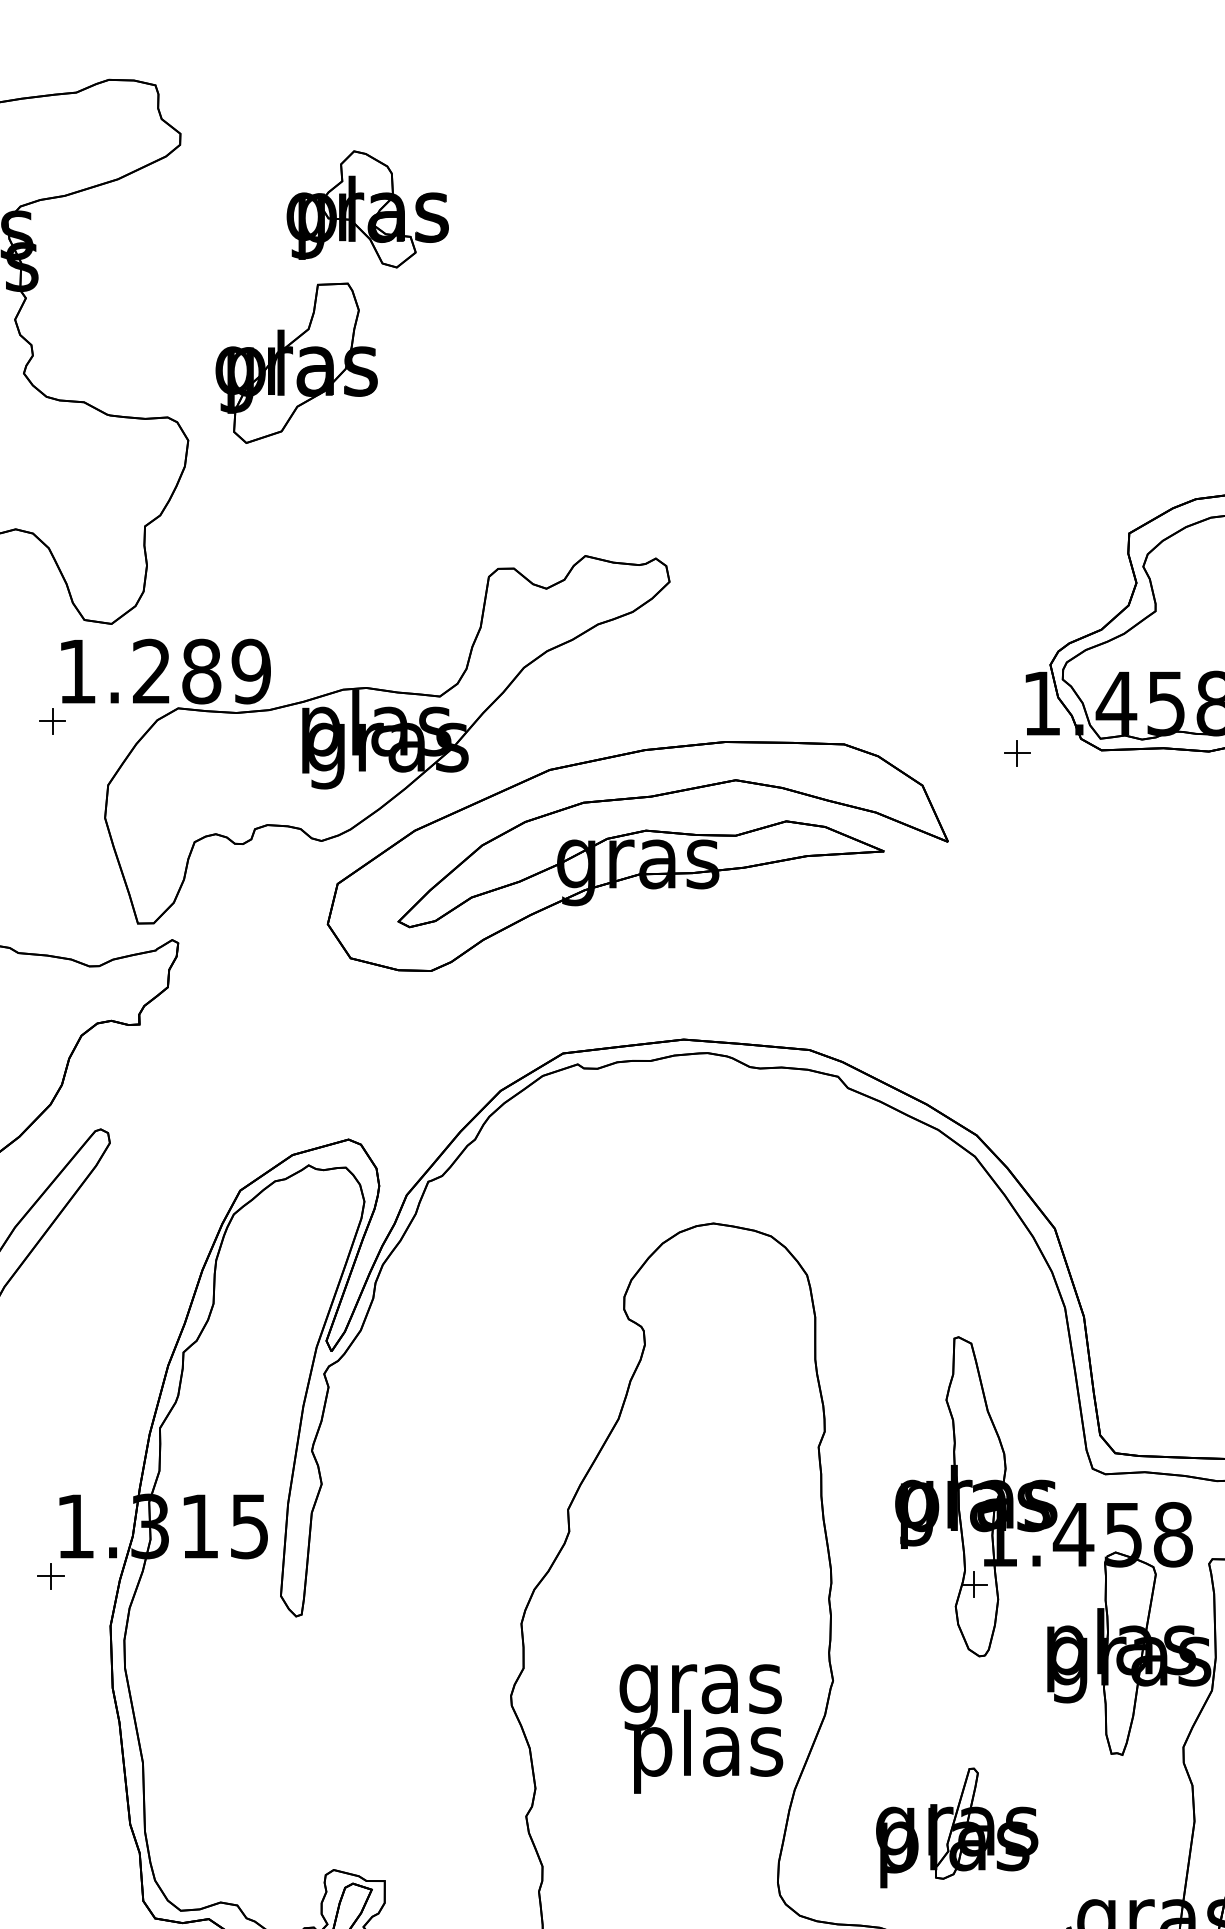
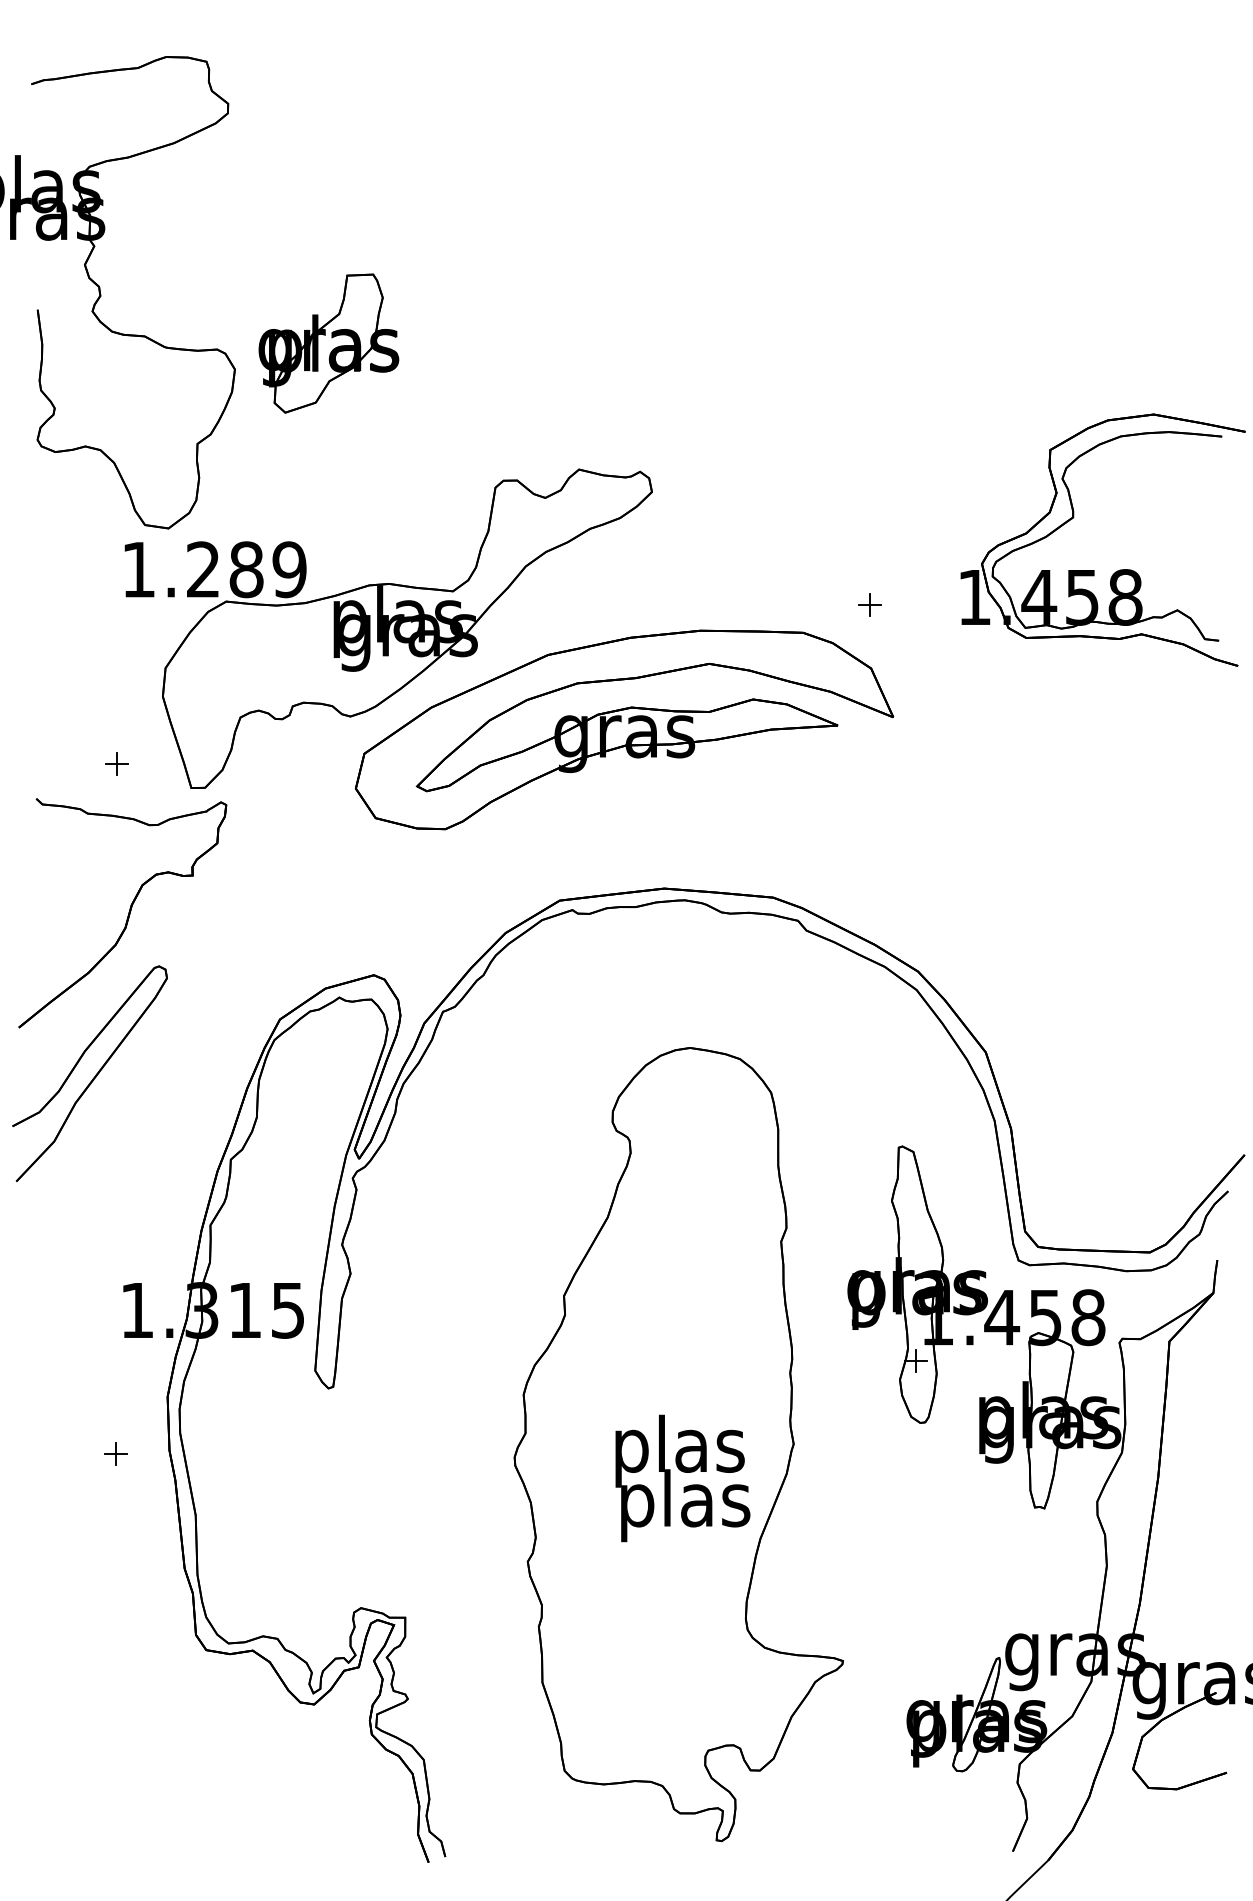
part: (367, 209) -> (390, 169), removed
part: (296, 363) -> (328, 343), moved
part: (51, 720) -> (116, 763), moved
part: (1016, 753) -> (869, 604), moved
part: (50, 1576) -> (115, 1453), moved
text: (700, 1688) -> (678, 1450), gras -> plas
part: (957, 1827) -> (901, 1571), removed

